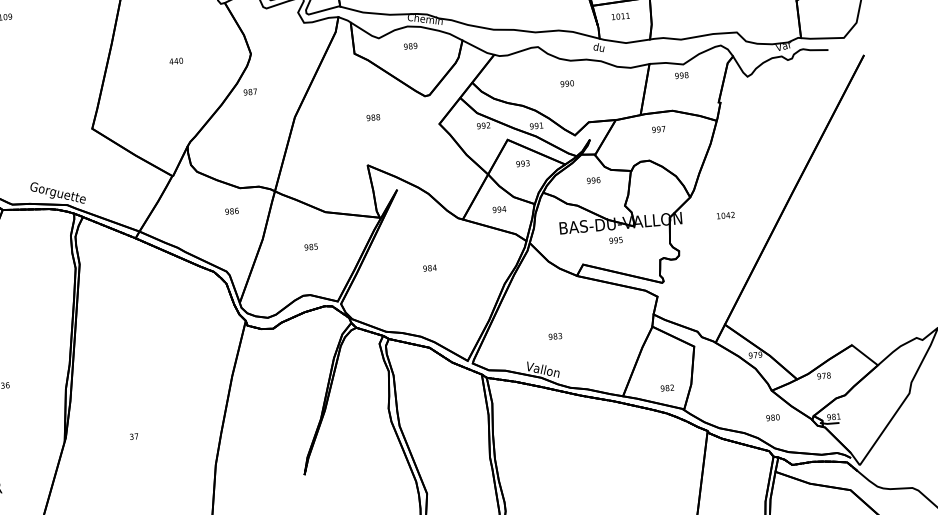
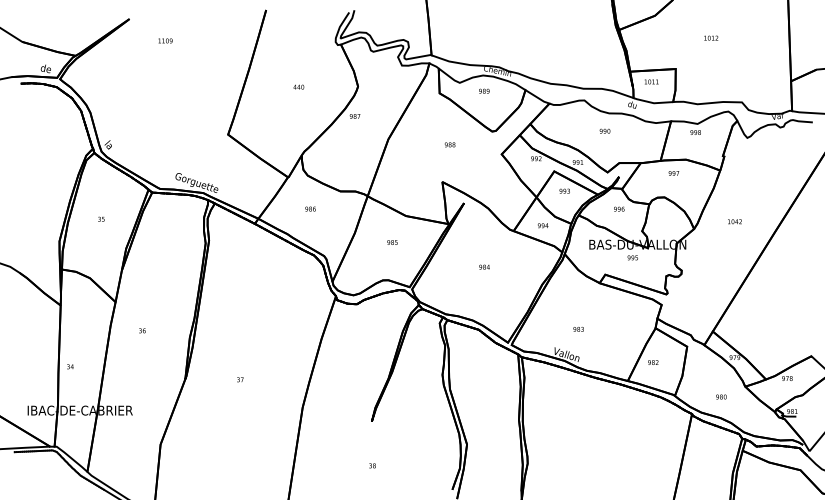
text: (231, 210) -> (310, 208), moved
text: (725, 215) -> (734, 221), moved
text: (667, 387) -> (653, 362), moved
text: (773, 417) -> (721, 396), moved

